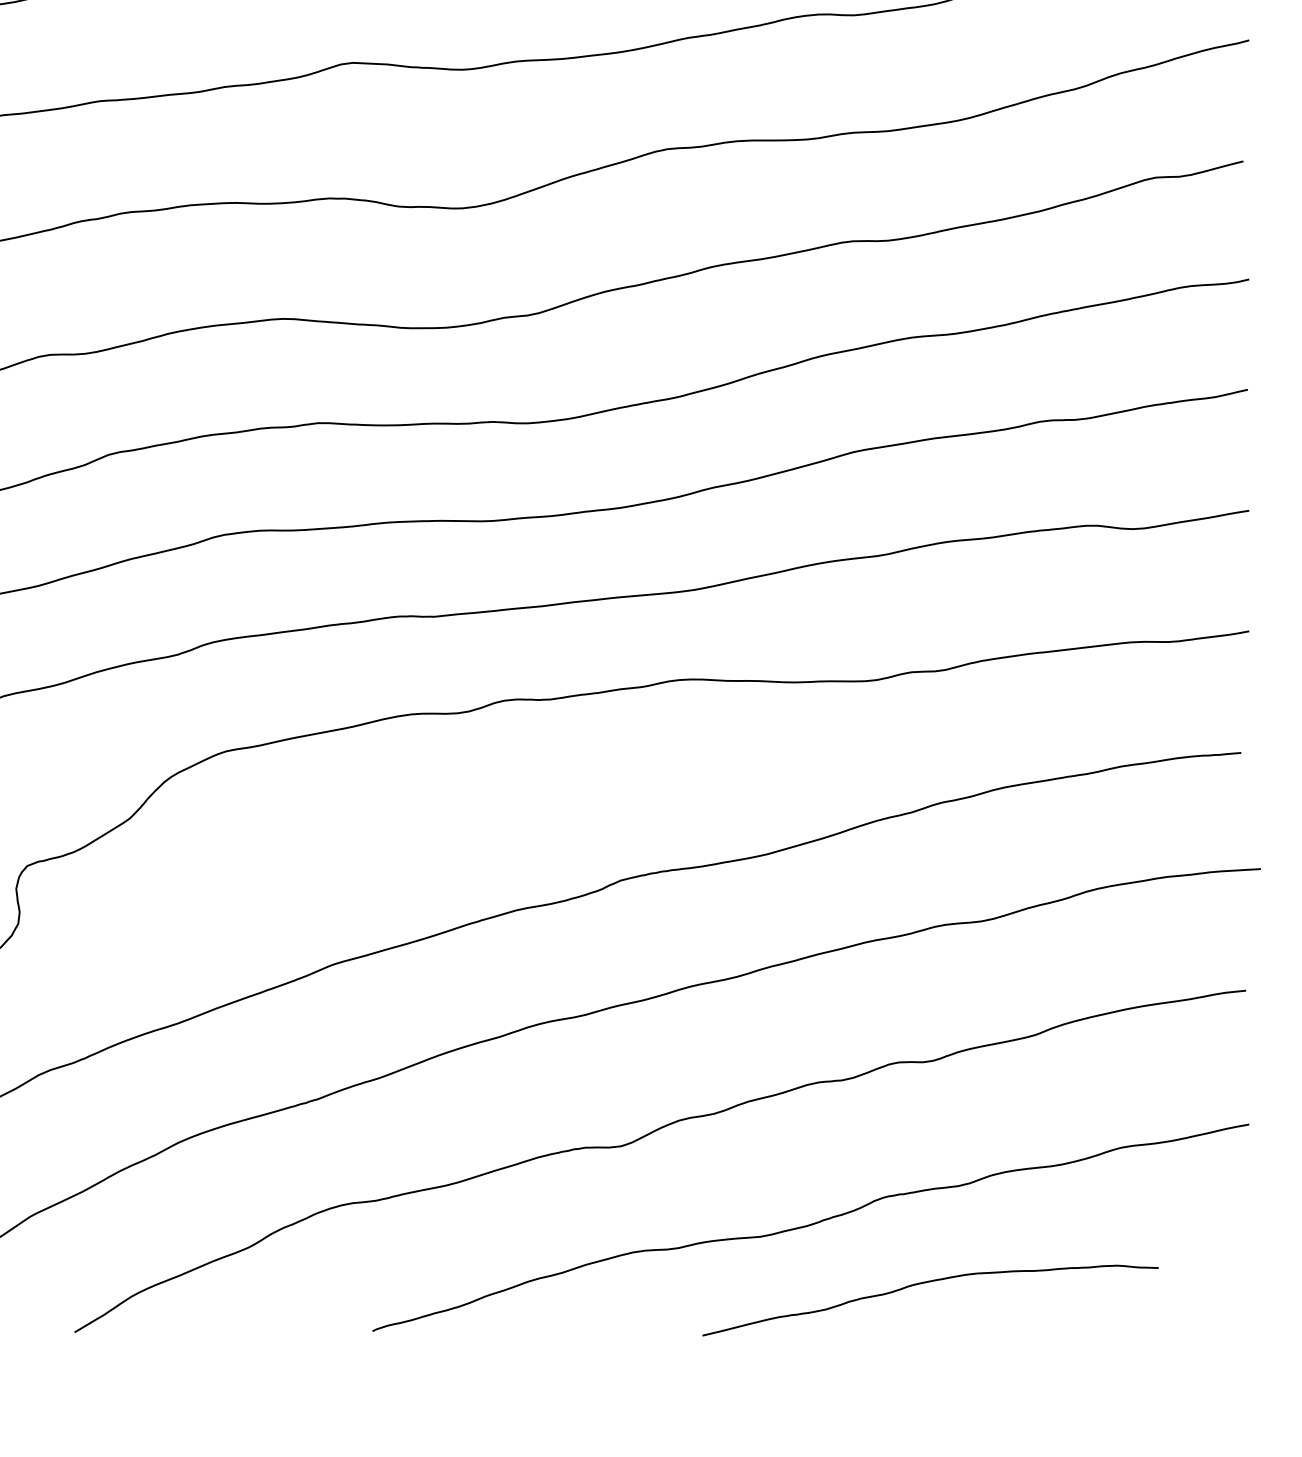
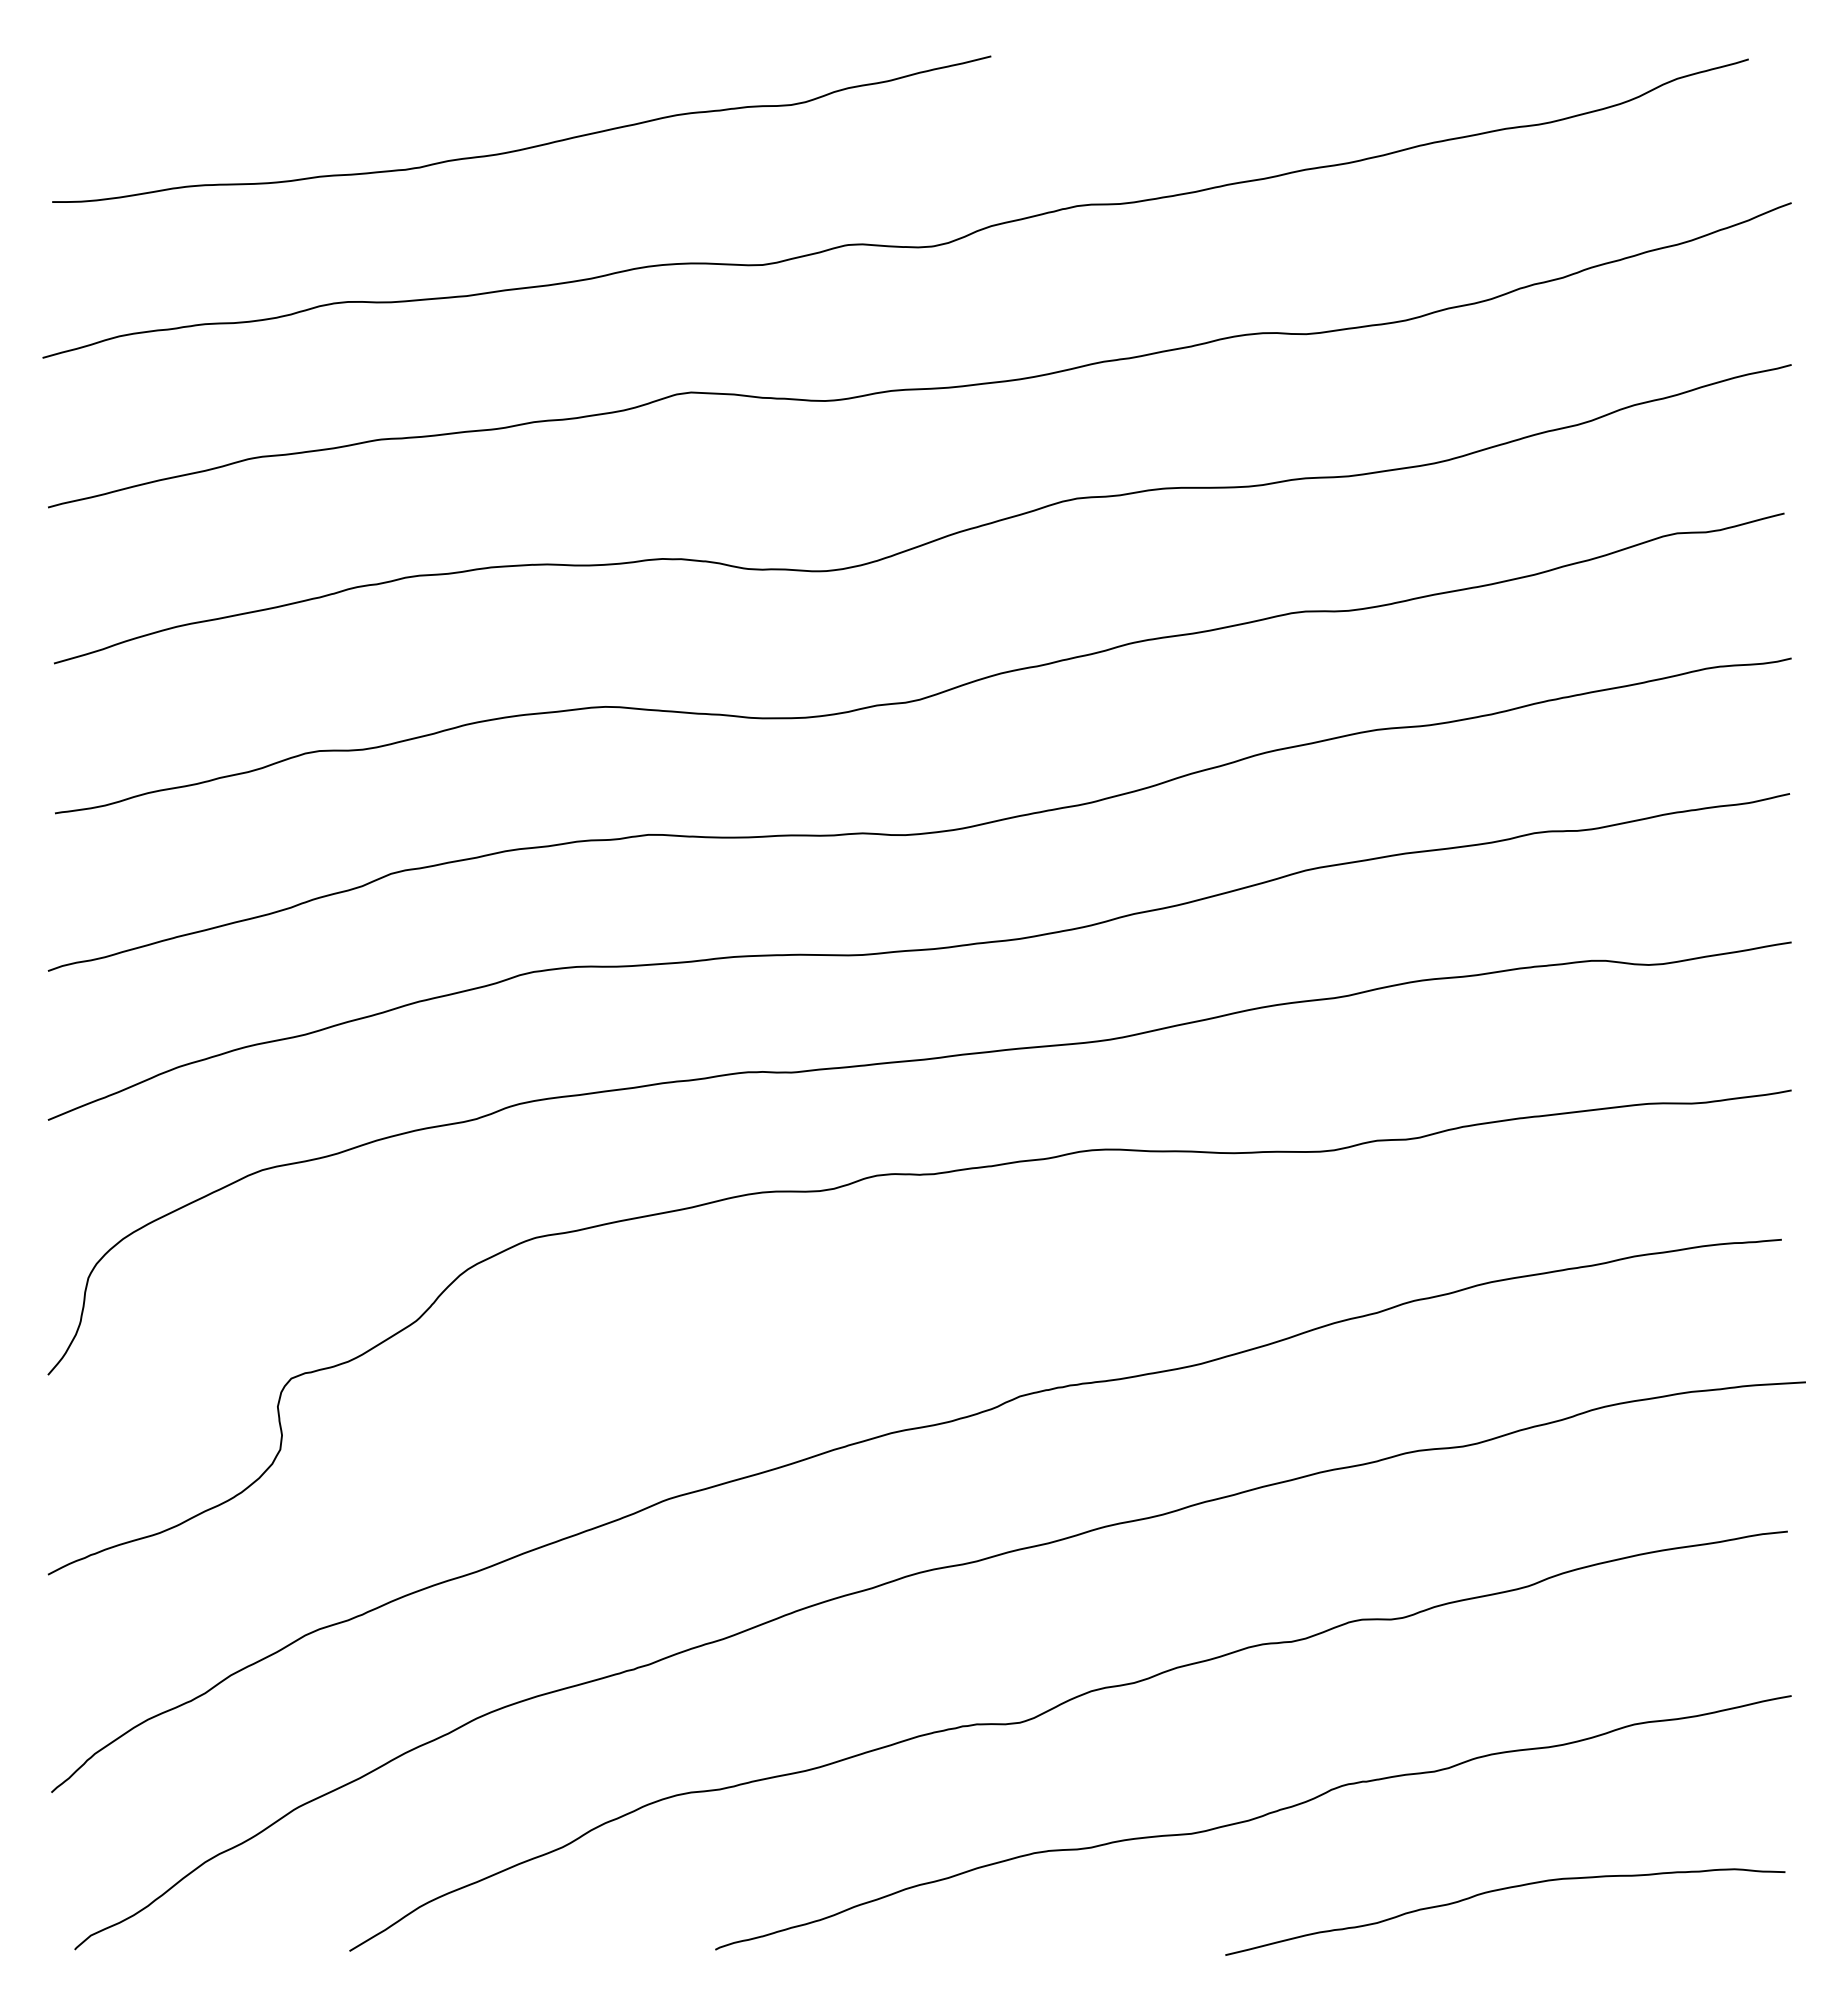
curve: (927, 1282) -> (1501, 1890), moved

